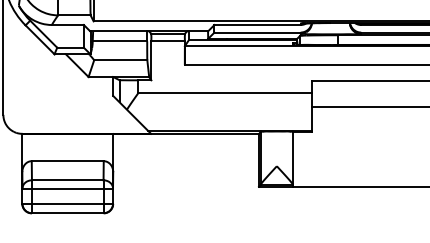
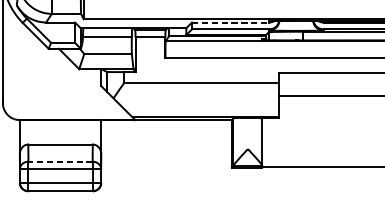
line: (258, 25) -> (231, 22), solid -> dashed
line: (67, 180) -> (60, 161), solid -> dashed

